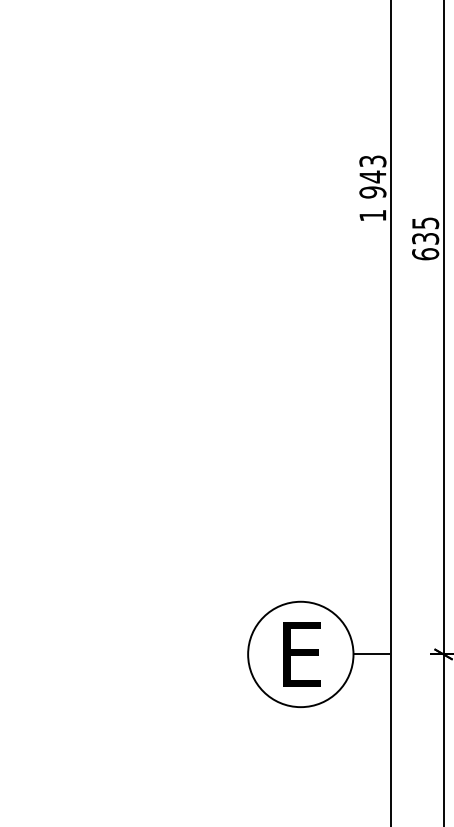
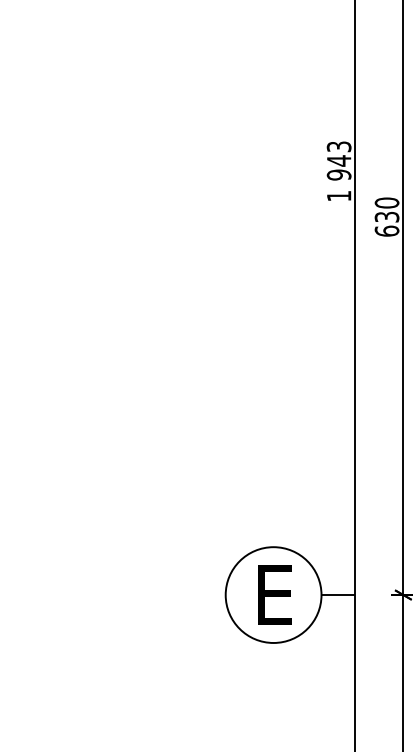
text: (424, 222) -> (386, 202), 635 -> 630

